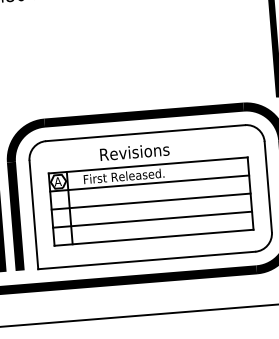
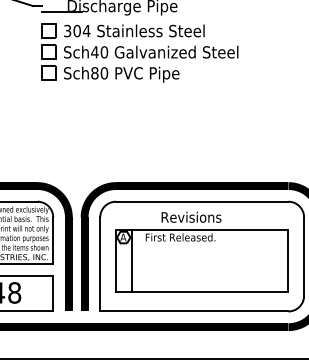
line: (148, 183) -> (201, 245), removed
line: (150, 202) -> (201, 261), removed
line: (151, 219) -> (201, 276), removed

